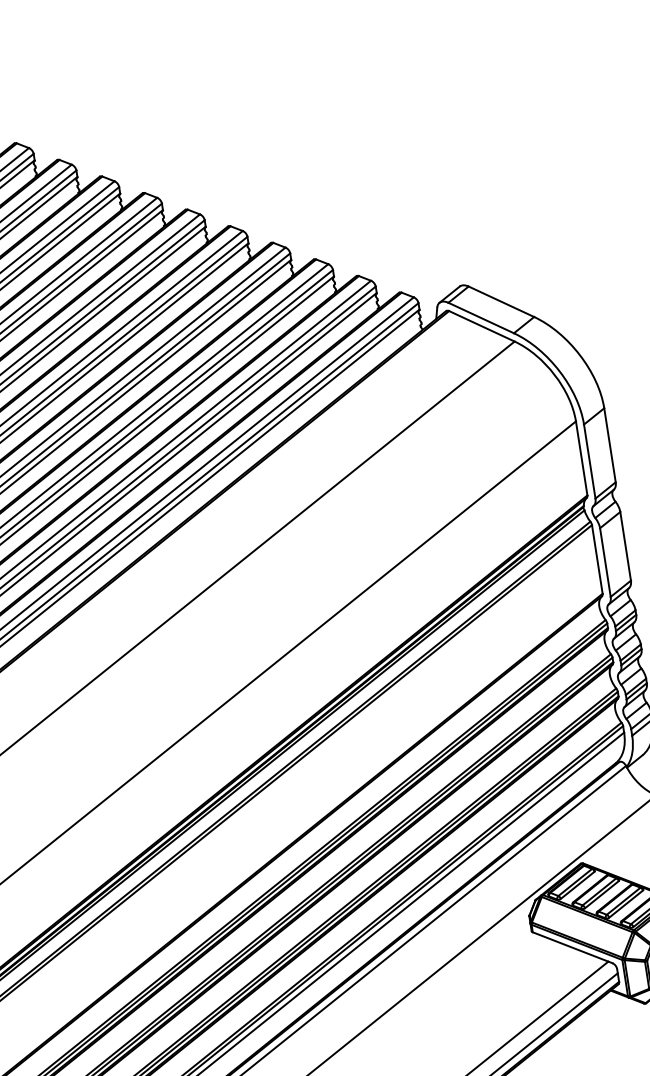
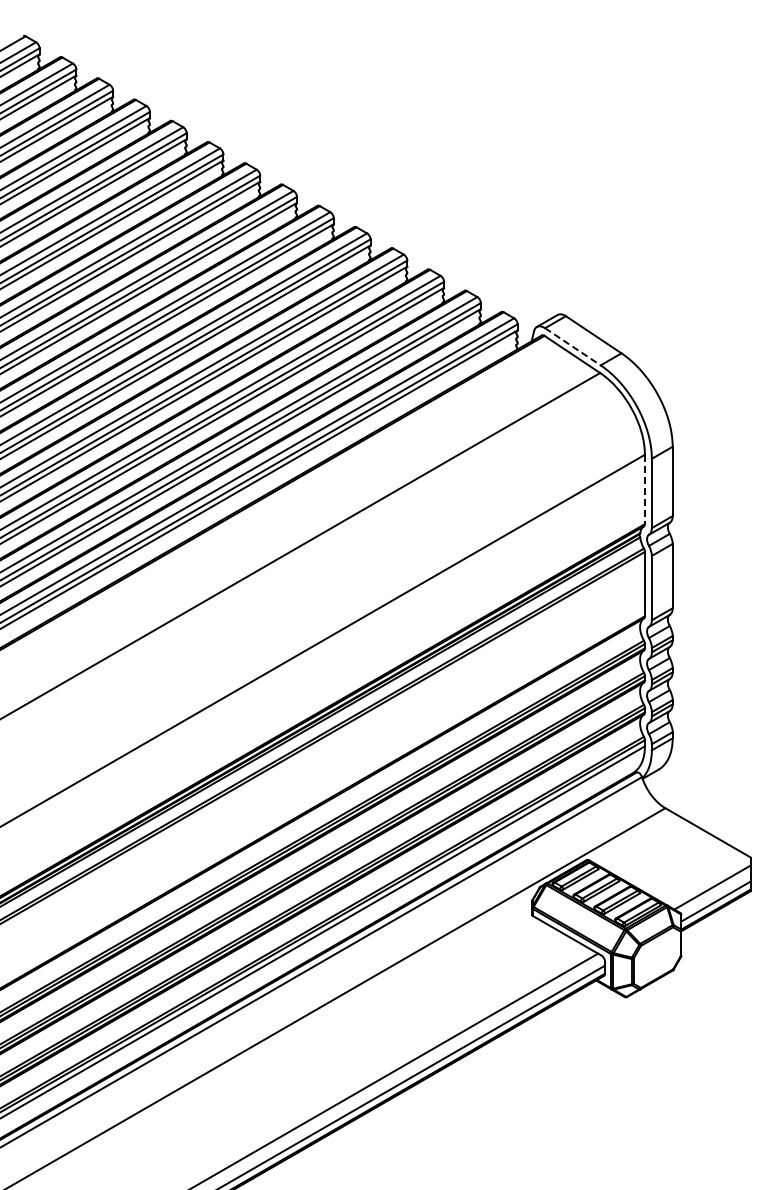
line: (481, 318) -> (573, 347), solid -> dashed
line: (581, 458) -> (644, 489), solid -> dashed

